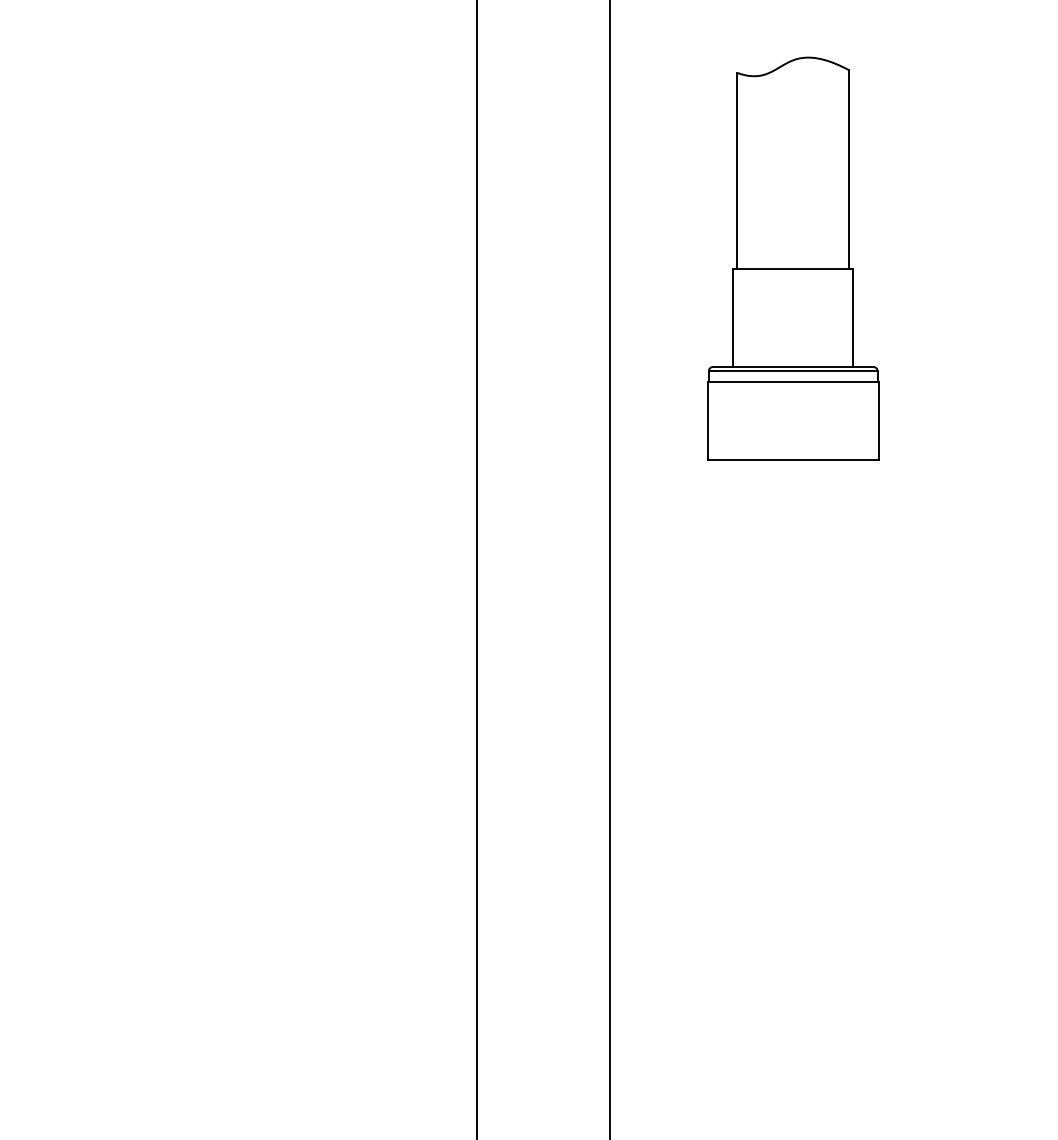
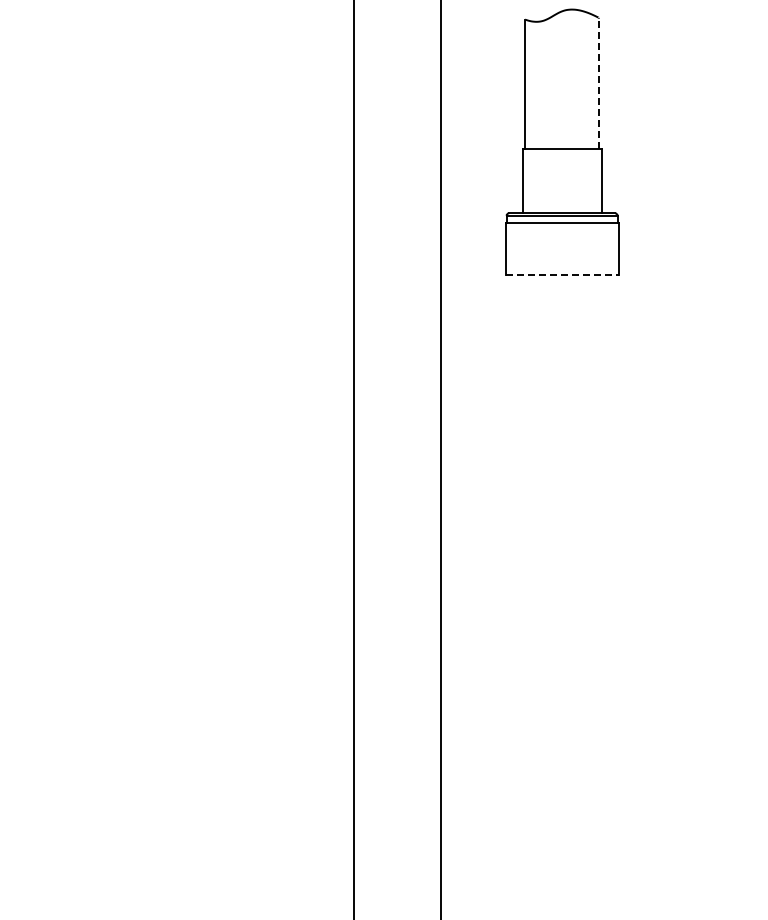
line: (848, 169) -> (598, 83), solid -> dashed
line: (793, 460) -> (562, 274), solid -> dashed

